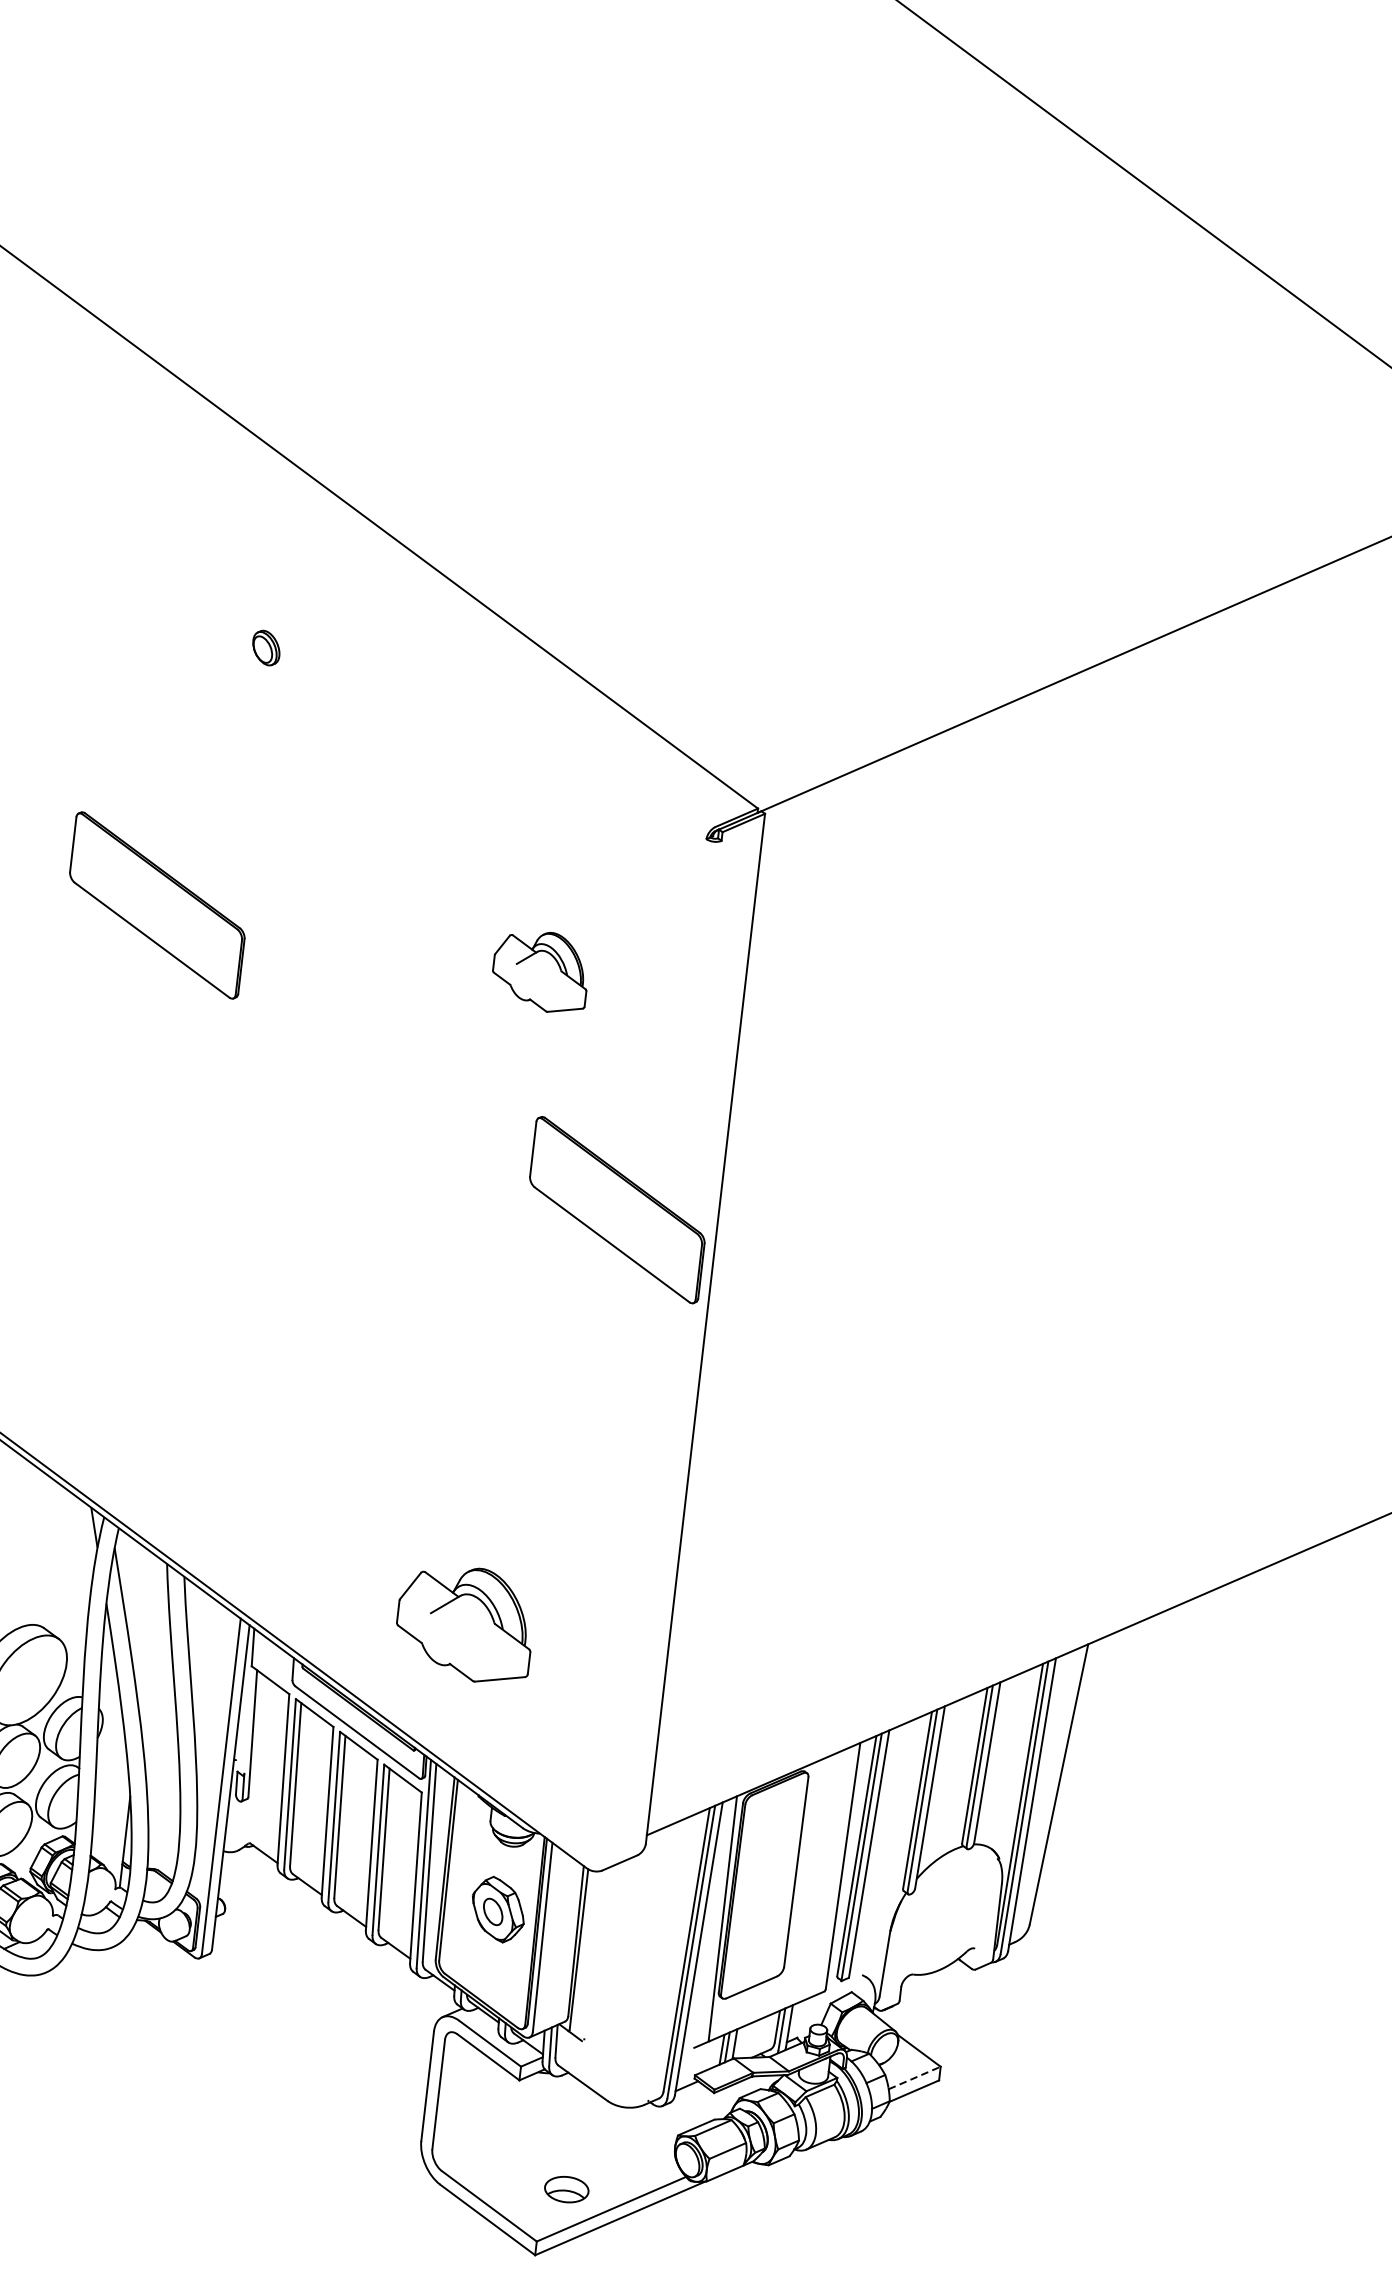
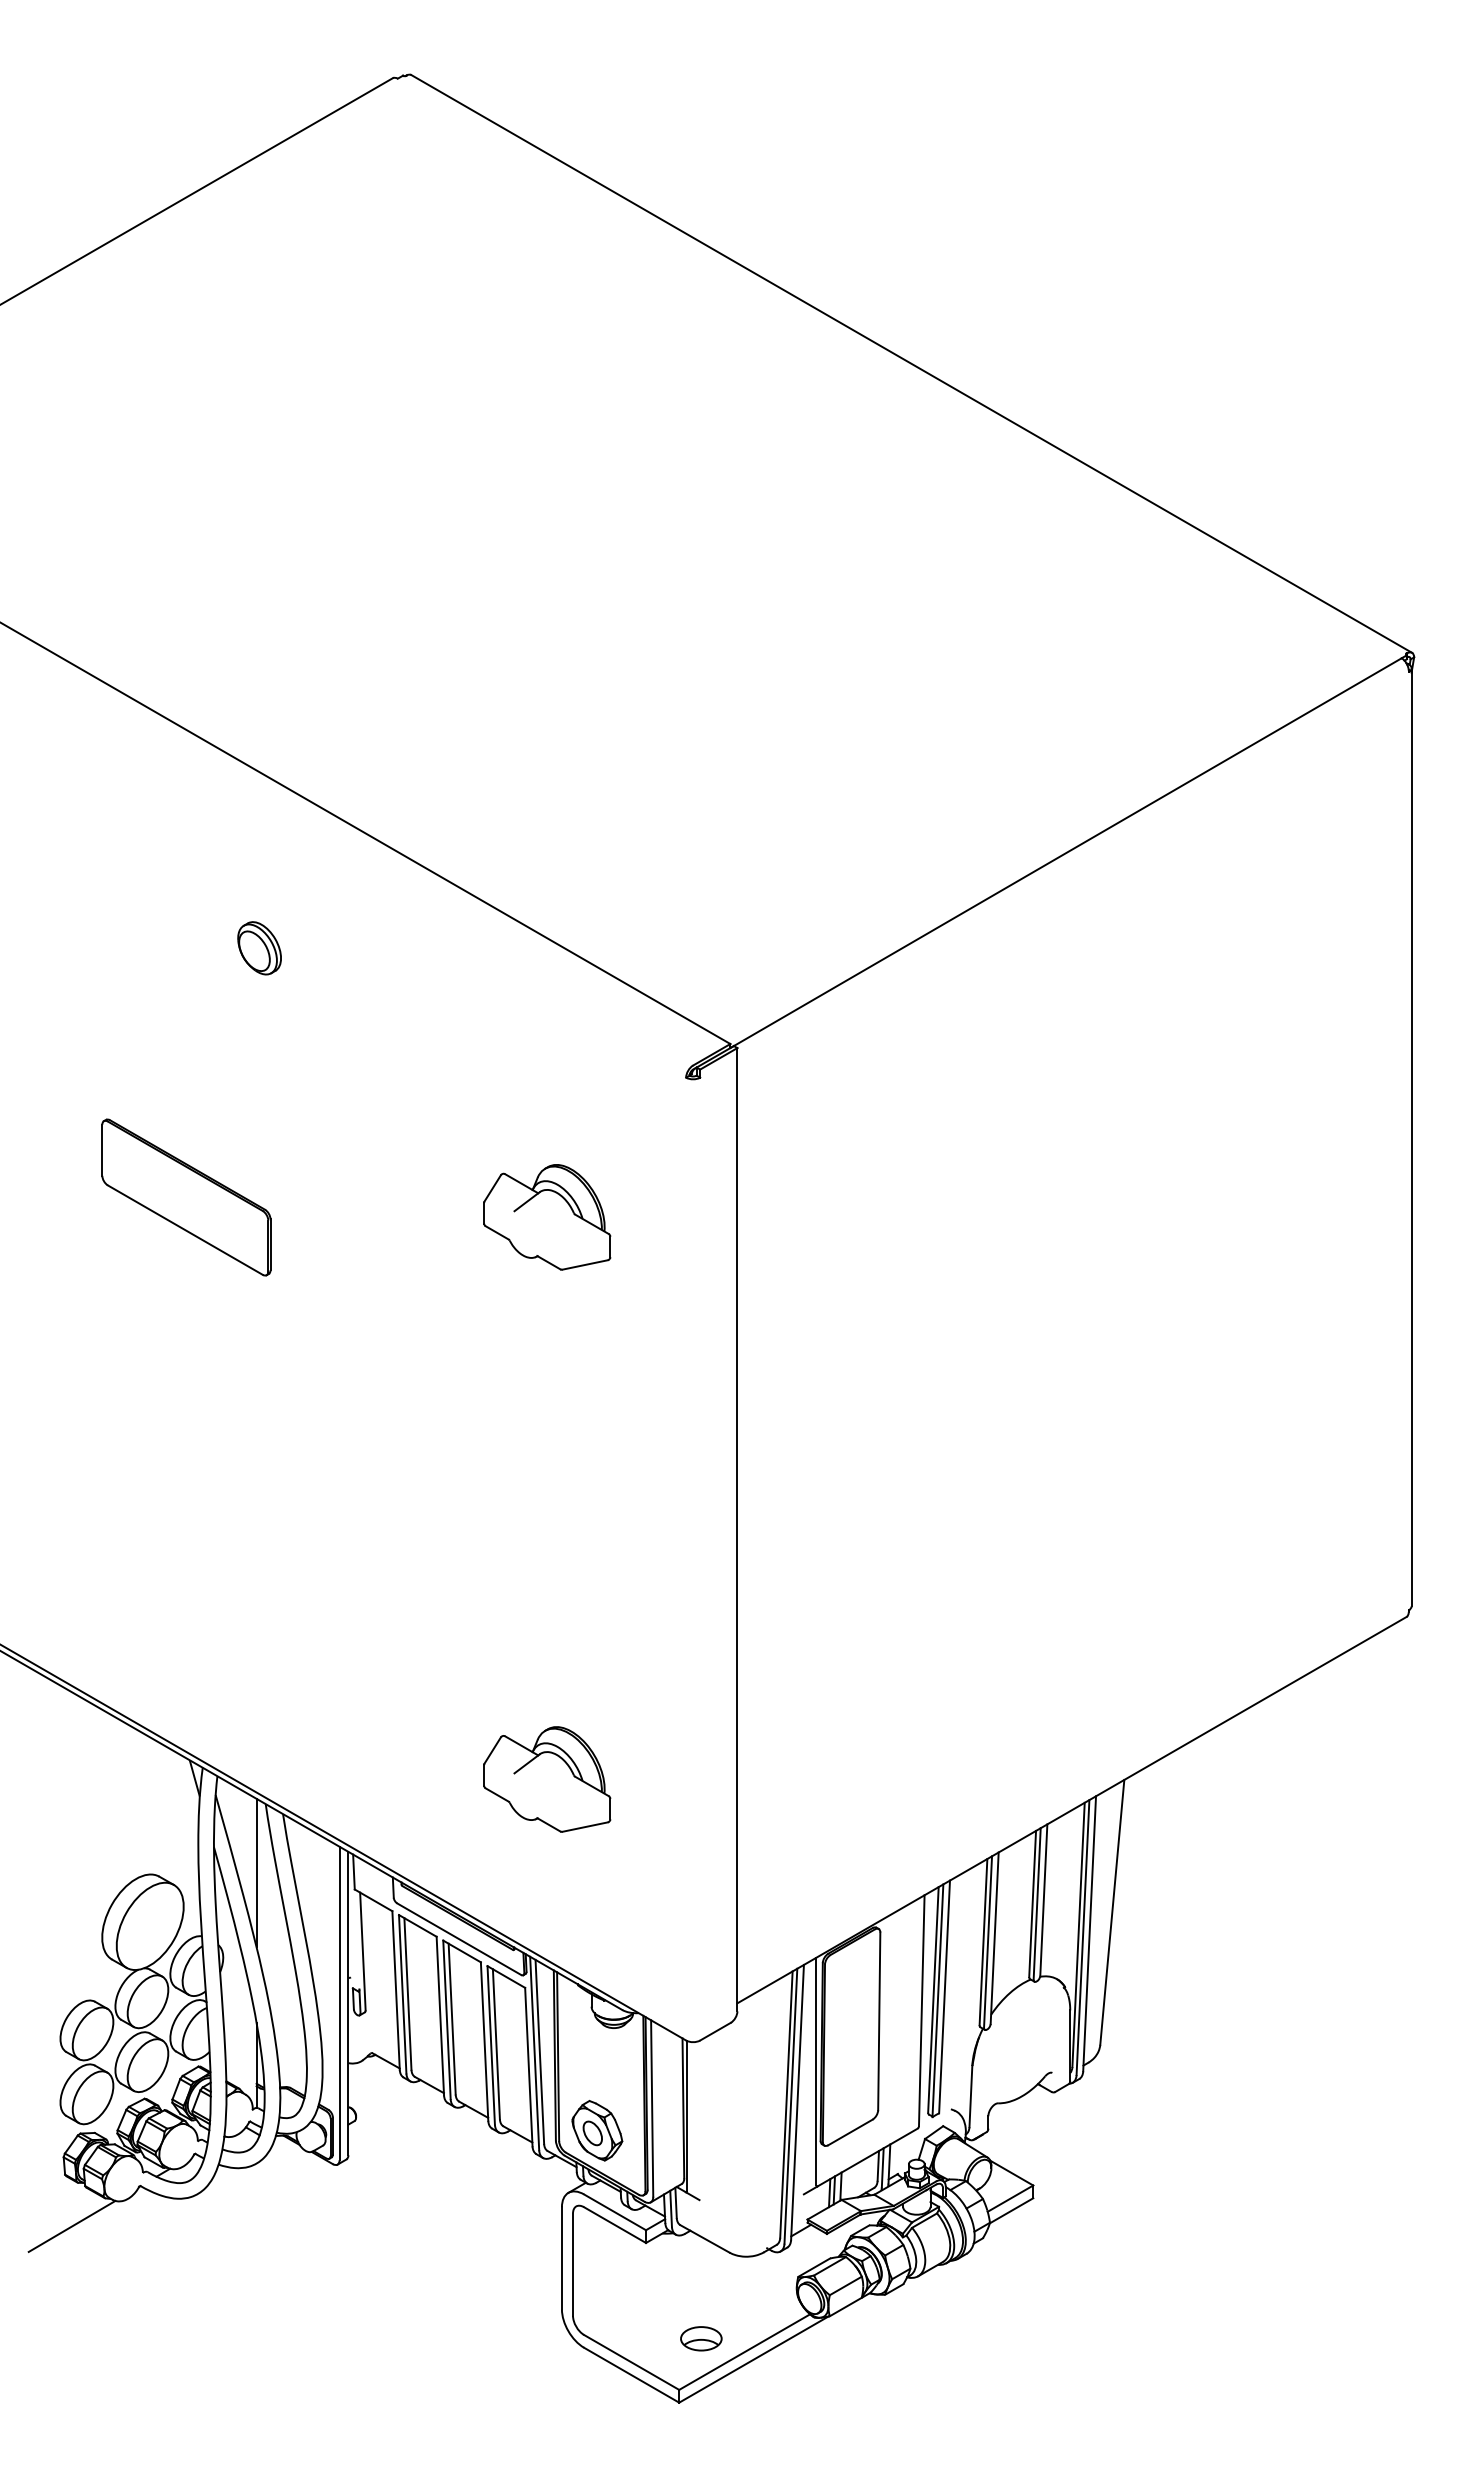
part: (266, 648) -> (259, 948), size x1.67
part: (540, 971) -> (547, 1217), size x1.43
part: (617, 1210) -> (643, 1429), removed
part: (465, 1623) -> (547, 1779), moved
line: (148, 1635) -> (256, 1872), added
part: (498, 1909) -> (597, 2130), moved
line: (914, 2077) -> (1010, 2198), dashed -> solid

